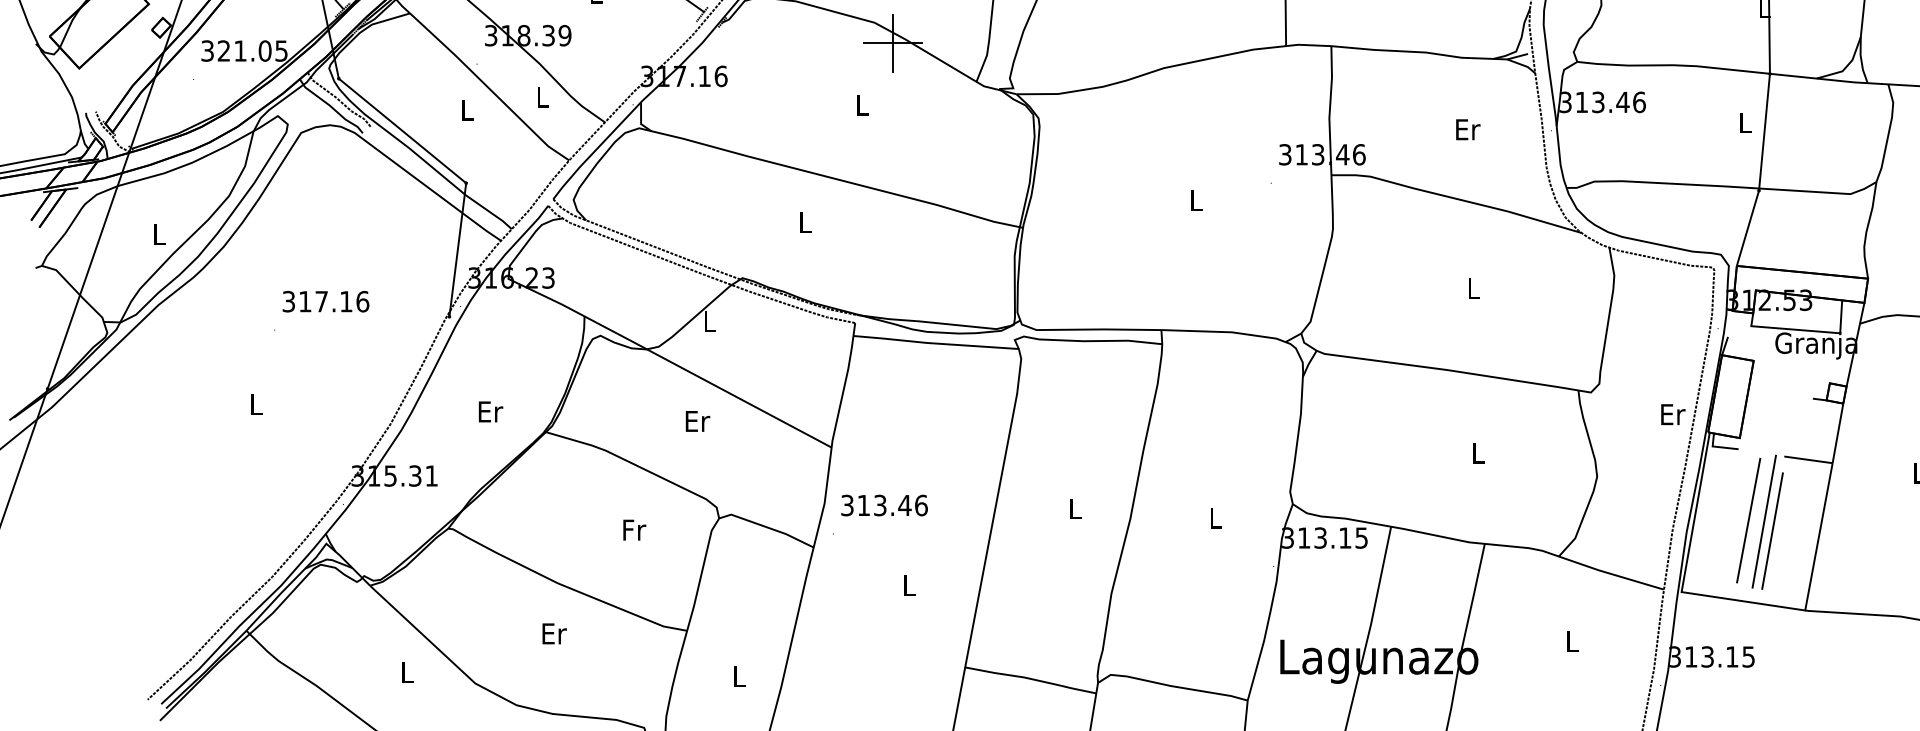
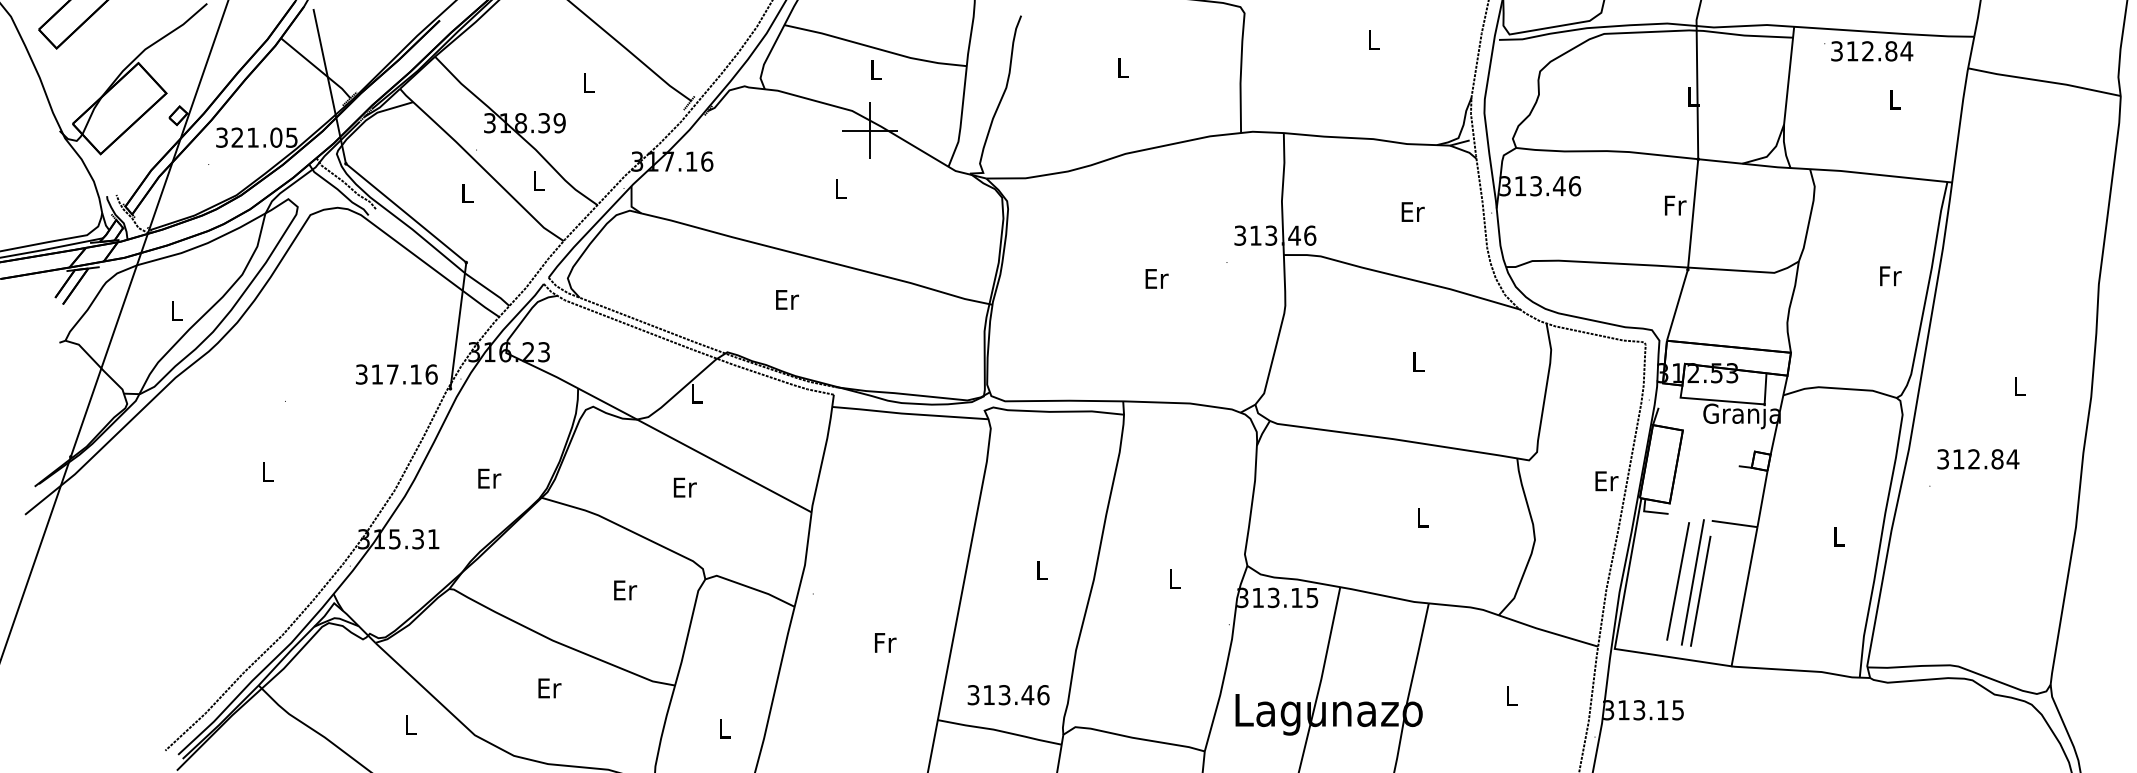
text: (1745, 122) -> (1675, 205), L -> Fr
text: (1196, 200) -> (1156, 278), L -> Er
text: (806, 222) -> (787, 299), L -> Er
text: (325, 301) -> (396, 374), moved
text: (884, 505) -> (1008, 695), moved
text: (634, 530) -> (625, 590), Fr -> Er
text: (909, 585) -> (885, 642), L -> Fr

